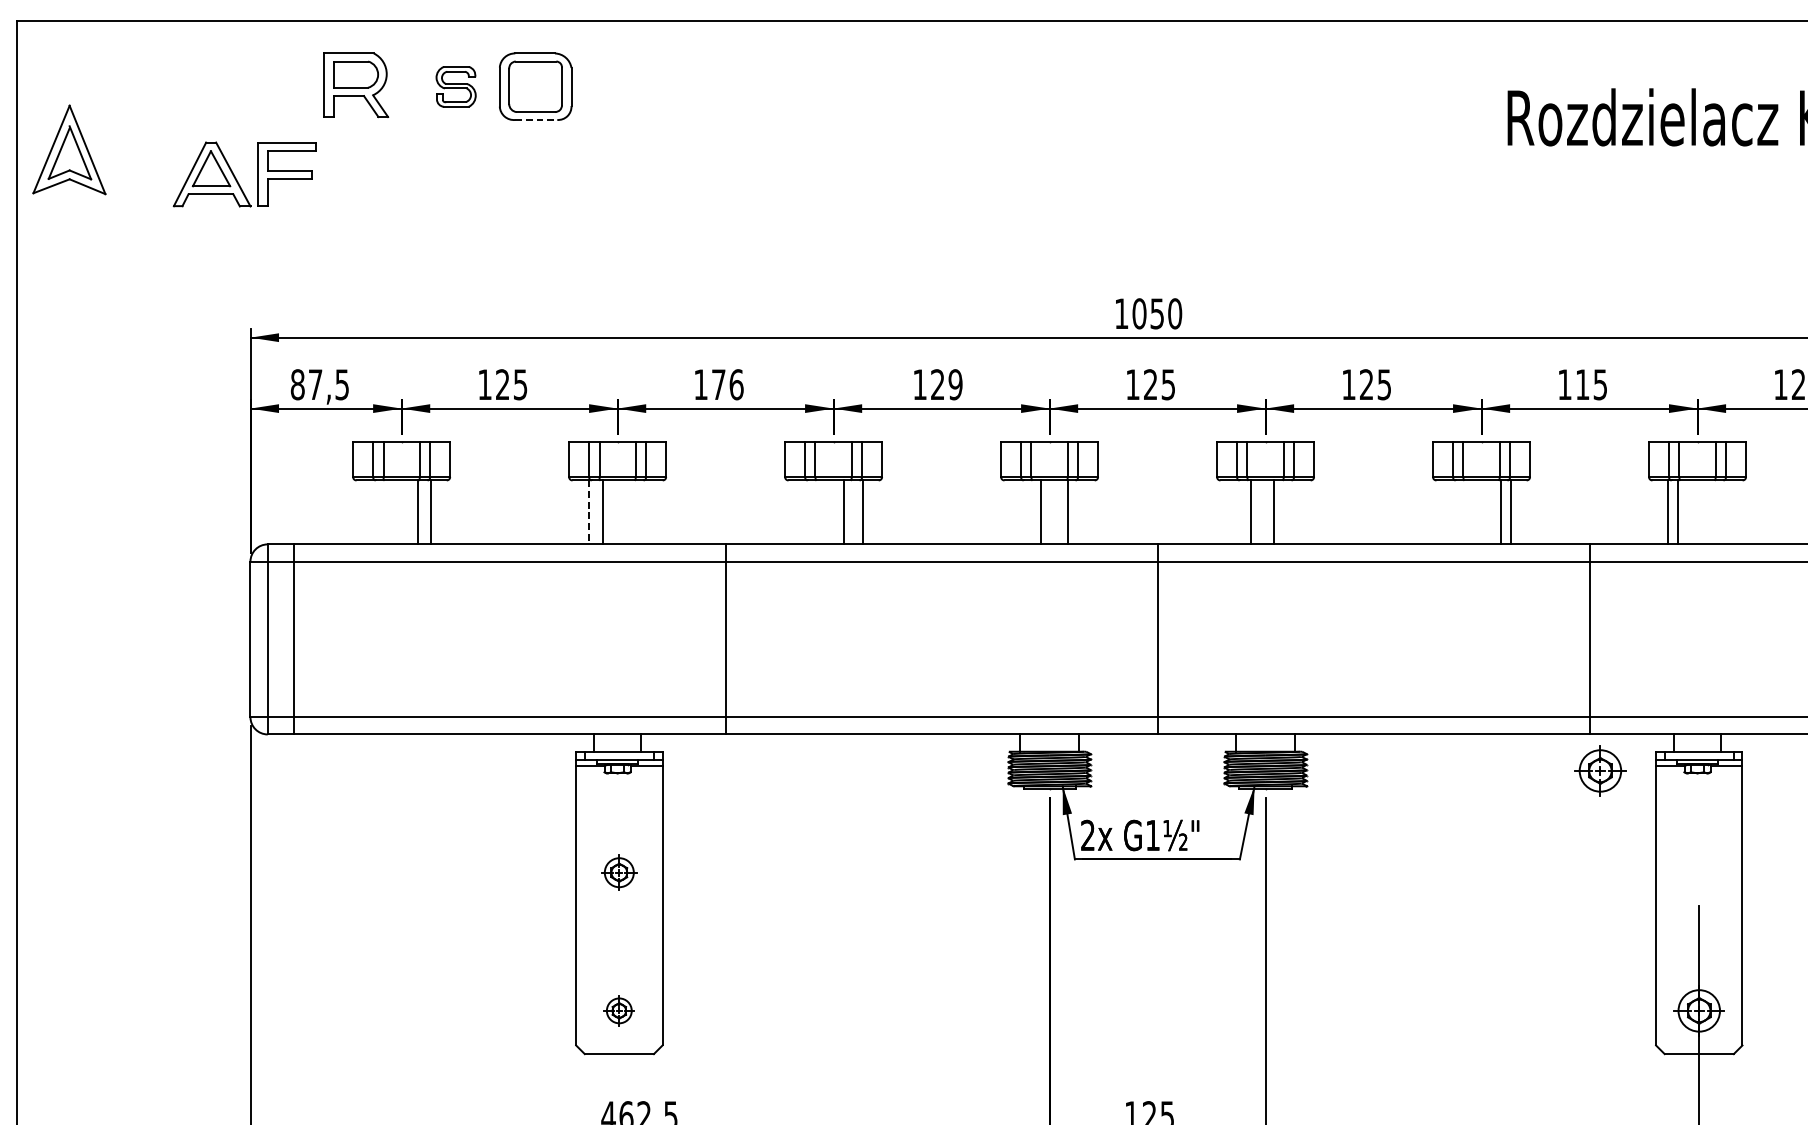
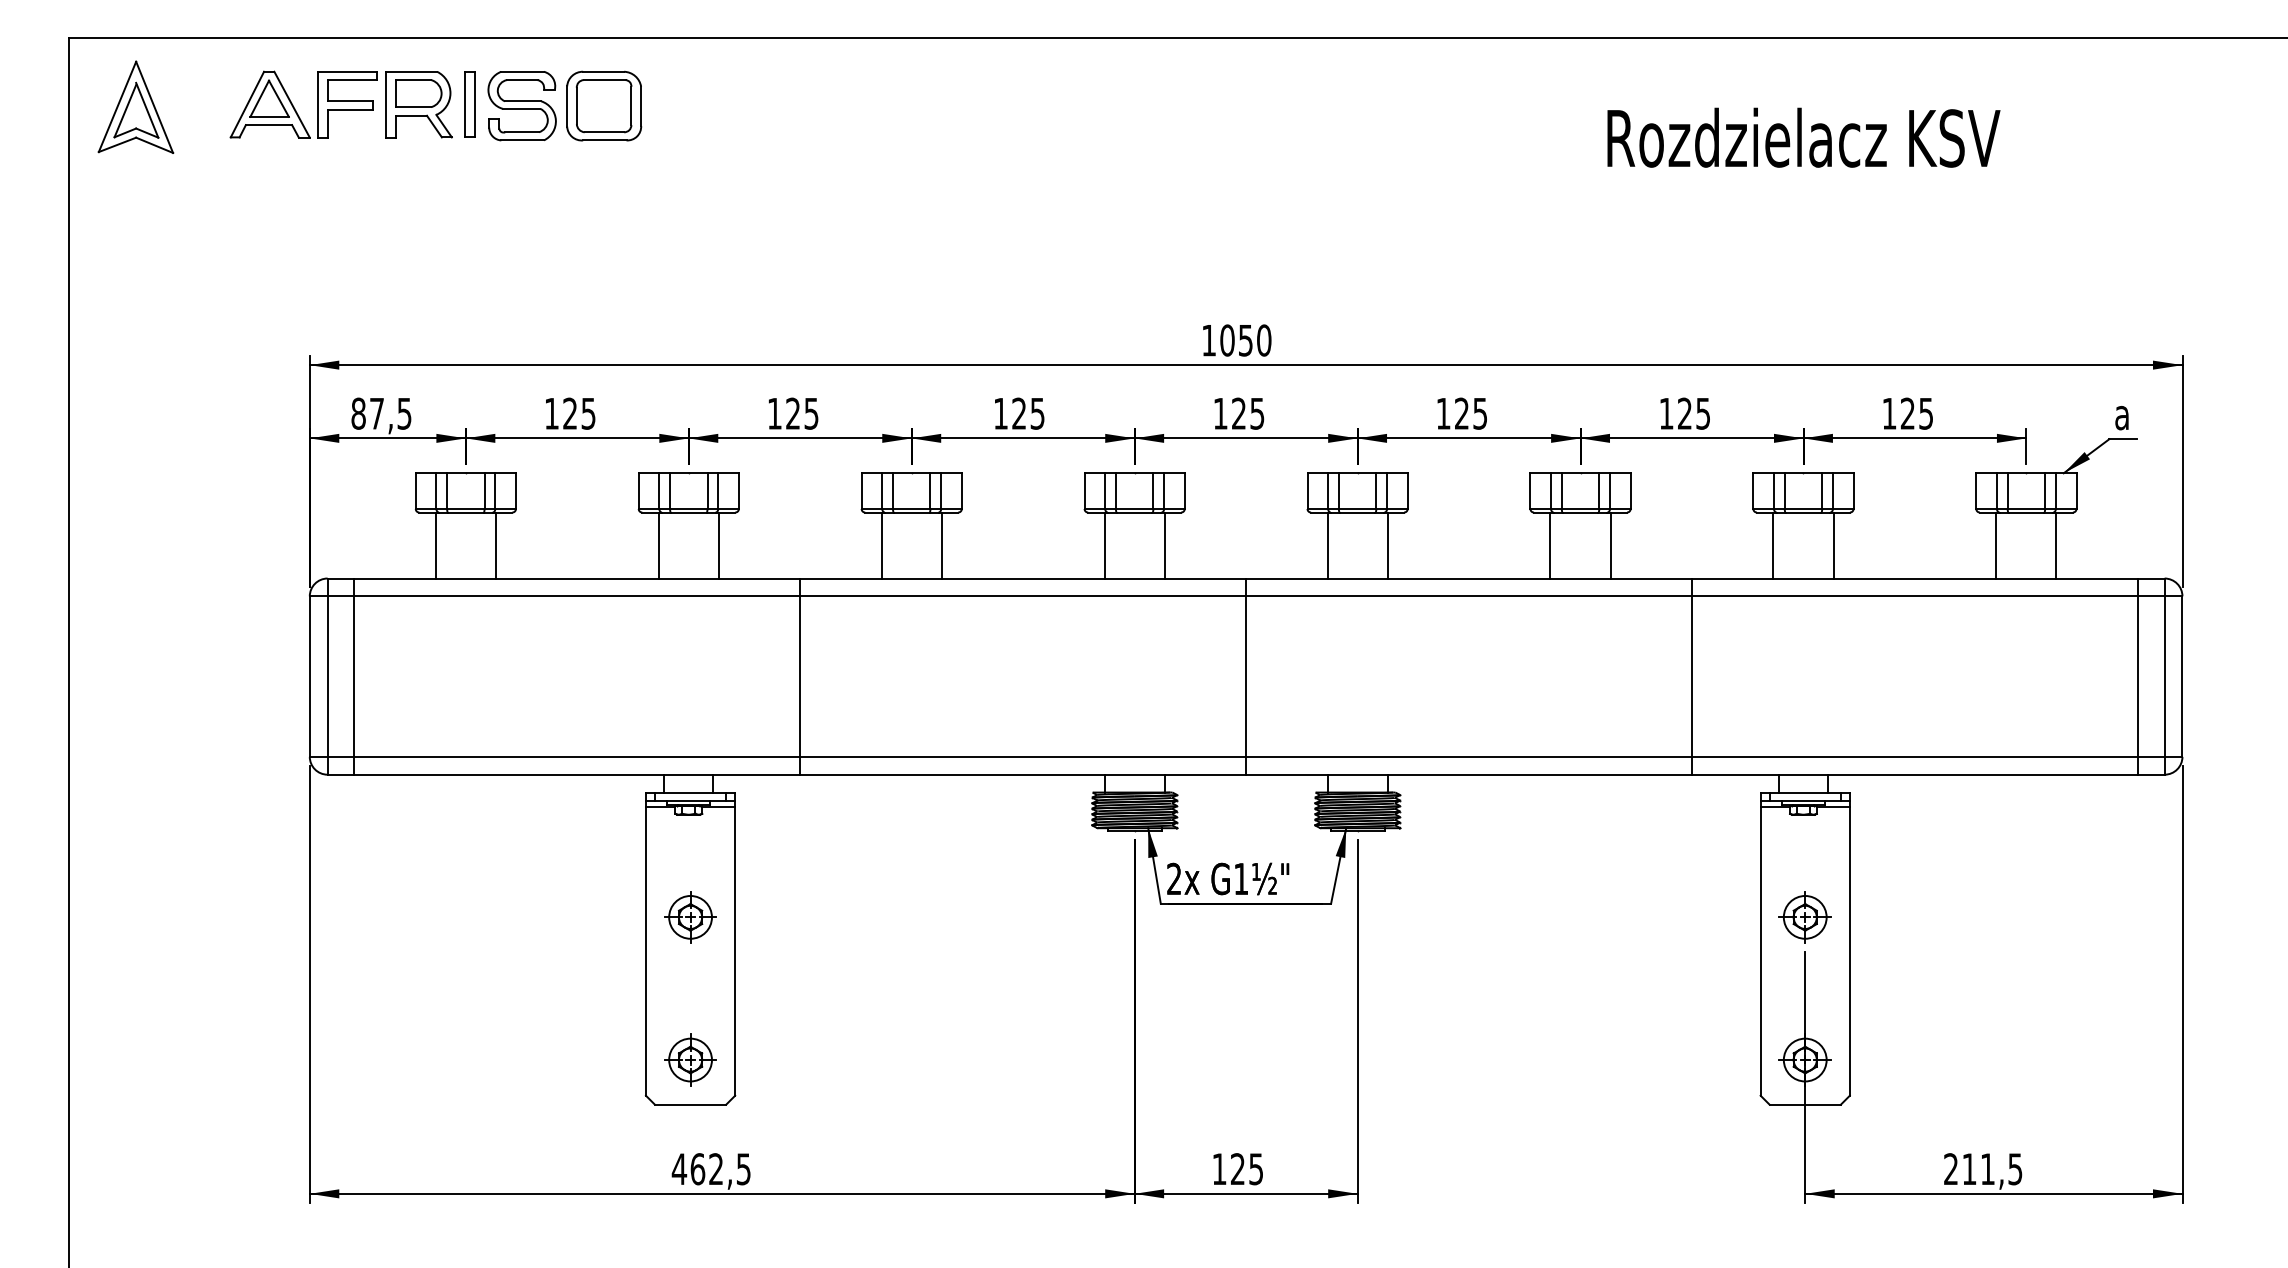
part: (405, 85) -> (469, 104), added
part: (455, 87) -> (521, 106), size x1.67
line: (535, 120) -> (604, 140), dashed -> solid
part: (69, 149) -> (135, 106), moved
part: (236, 178) -> (295, 108), moved
text: (727, 384) -> (802, 413), 176 -> 125
text: (955, 384) -> (1037, 413), 129 -> 125
text: (1582, 384) -> (1684, 413), 115 -> 125
line: (417, 512) -> (435, 545), moved
line: (588, 512) -> (658, 545), dashed -> solid
line: (602, 512) -> (718, 545), moved
line: (844, 512) -> (881, 545), moved
line: (1040, 512) -> (1164, 545), moved
line: (1067, 512) -> (1104, 545), moved
line: (1250, 512) -> (1387, 545), moved
line: (1274, 512) -> (1327, 545), moved
line: (1500, 512) -> (1550, 545), moved
line: (1678, 512) -> (1833, 545), moved
part: (1599, 771) -> (1804, 917), moved
part: (619, 872) -> (690, 917), size x1.43
part: (619, 1010) -> (690, 1059), size x1.67

